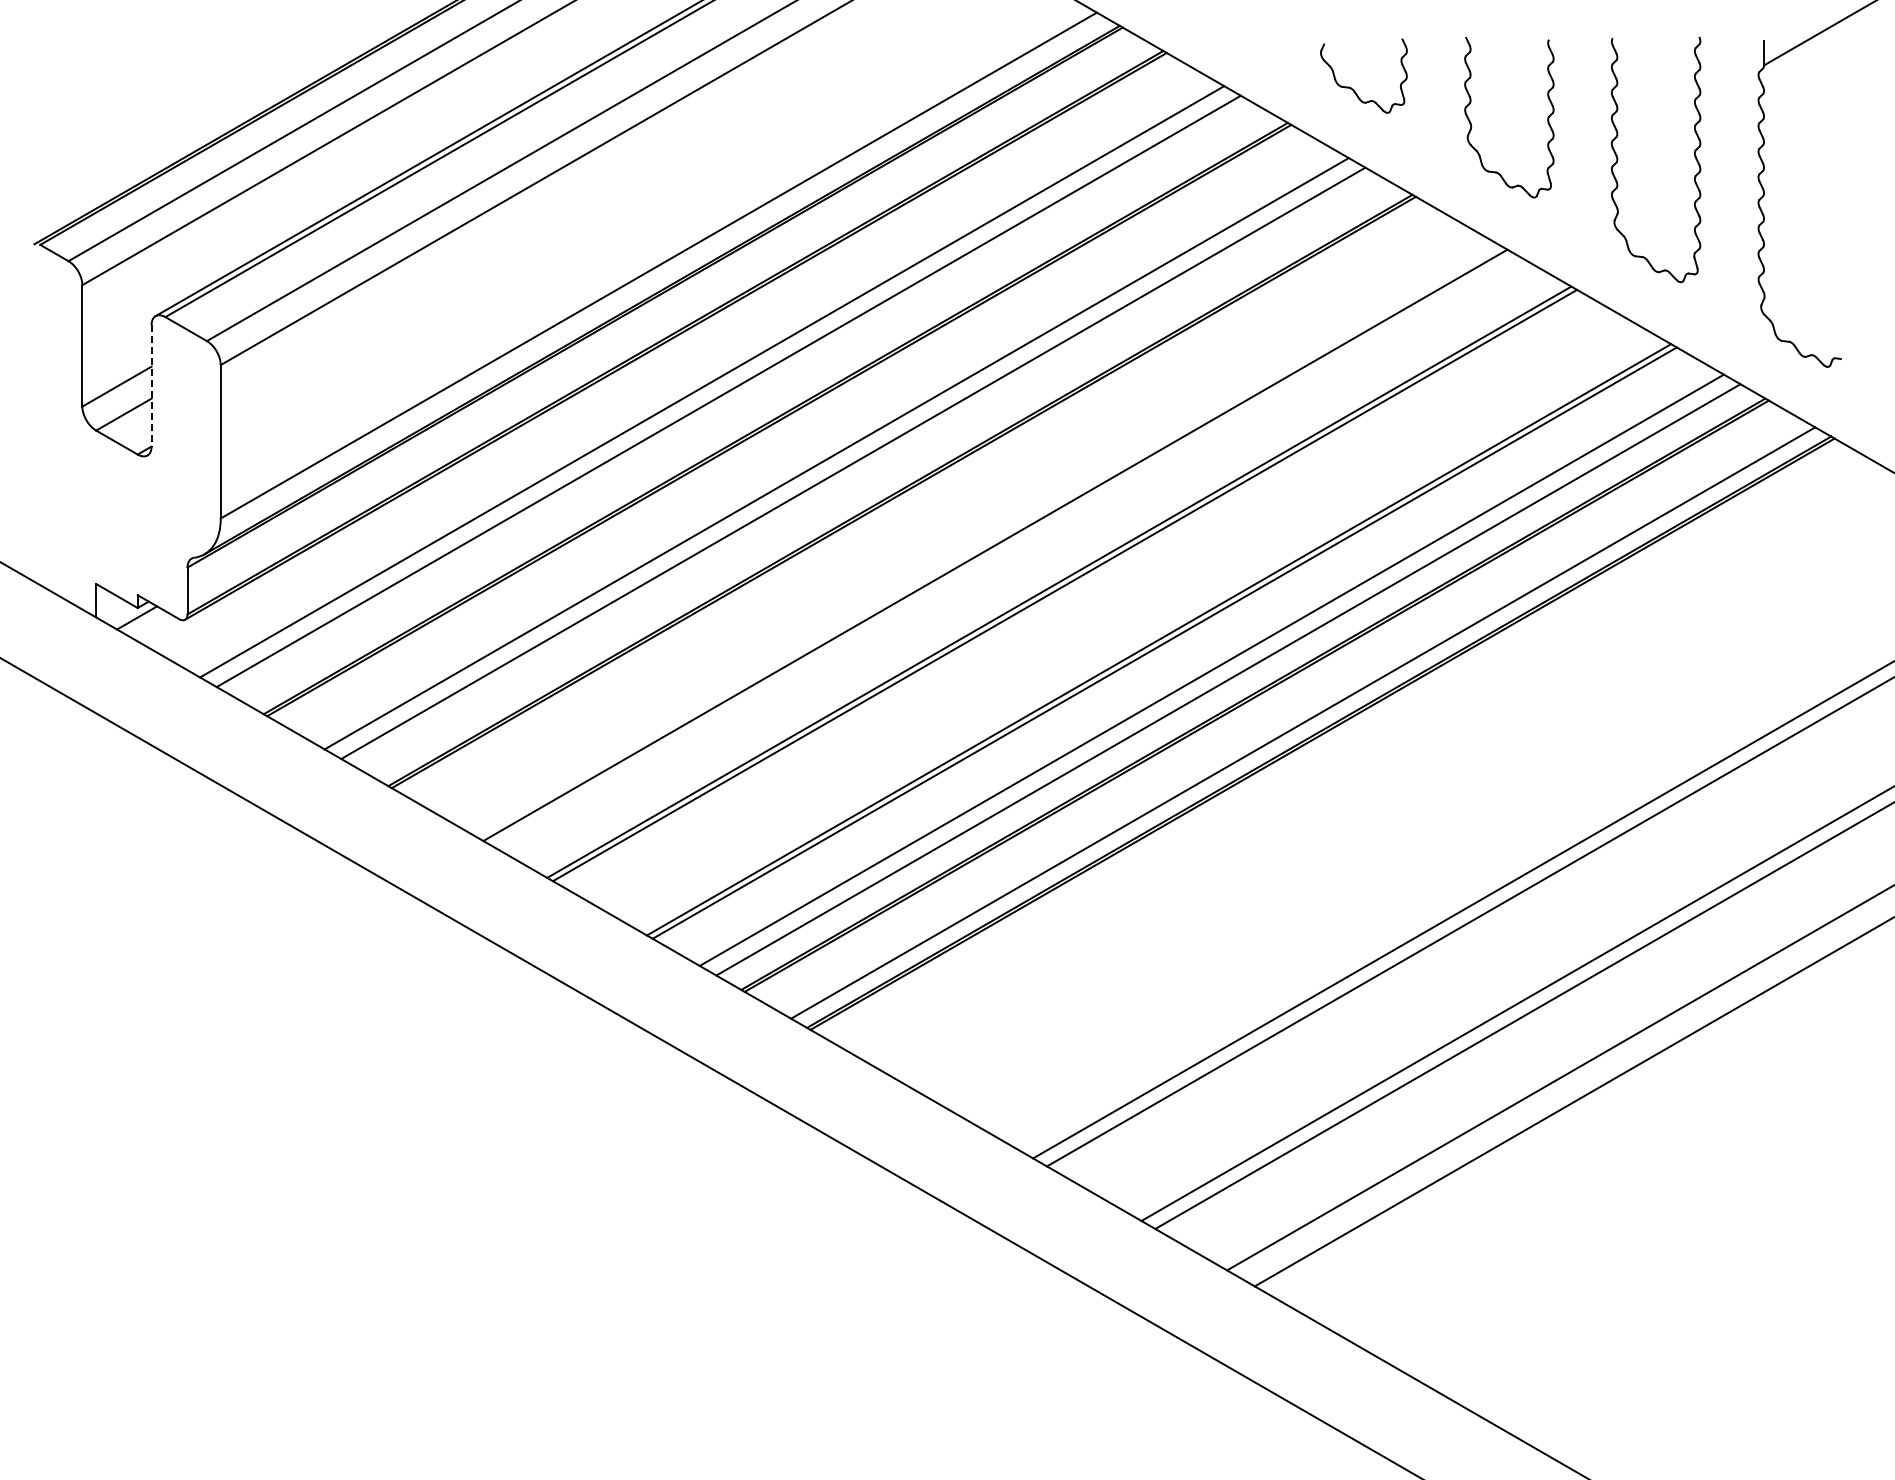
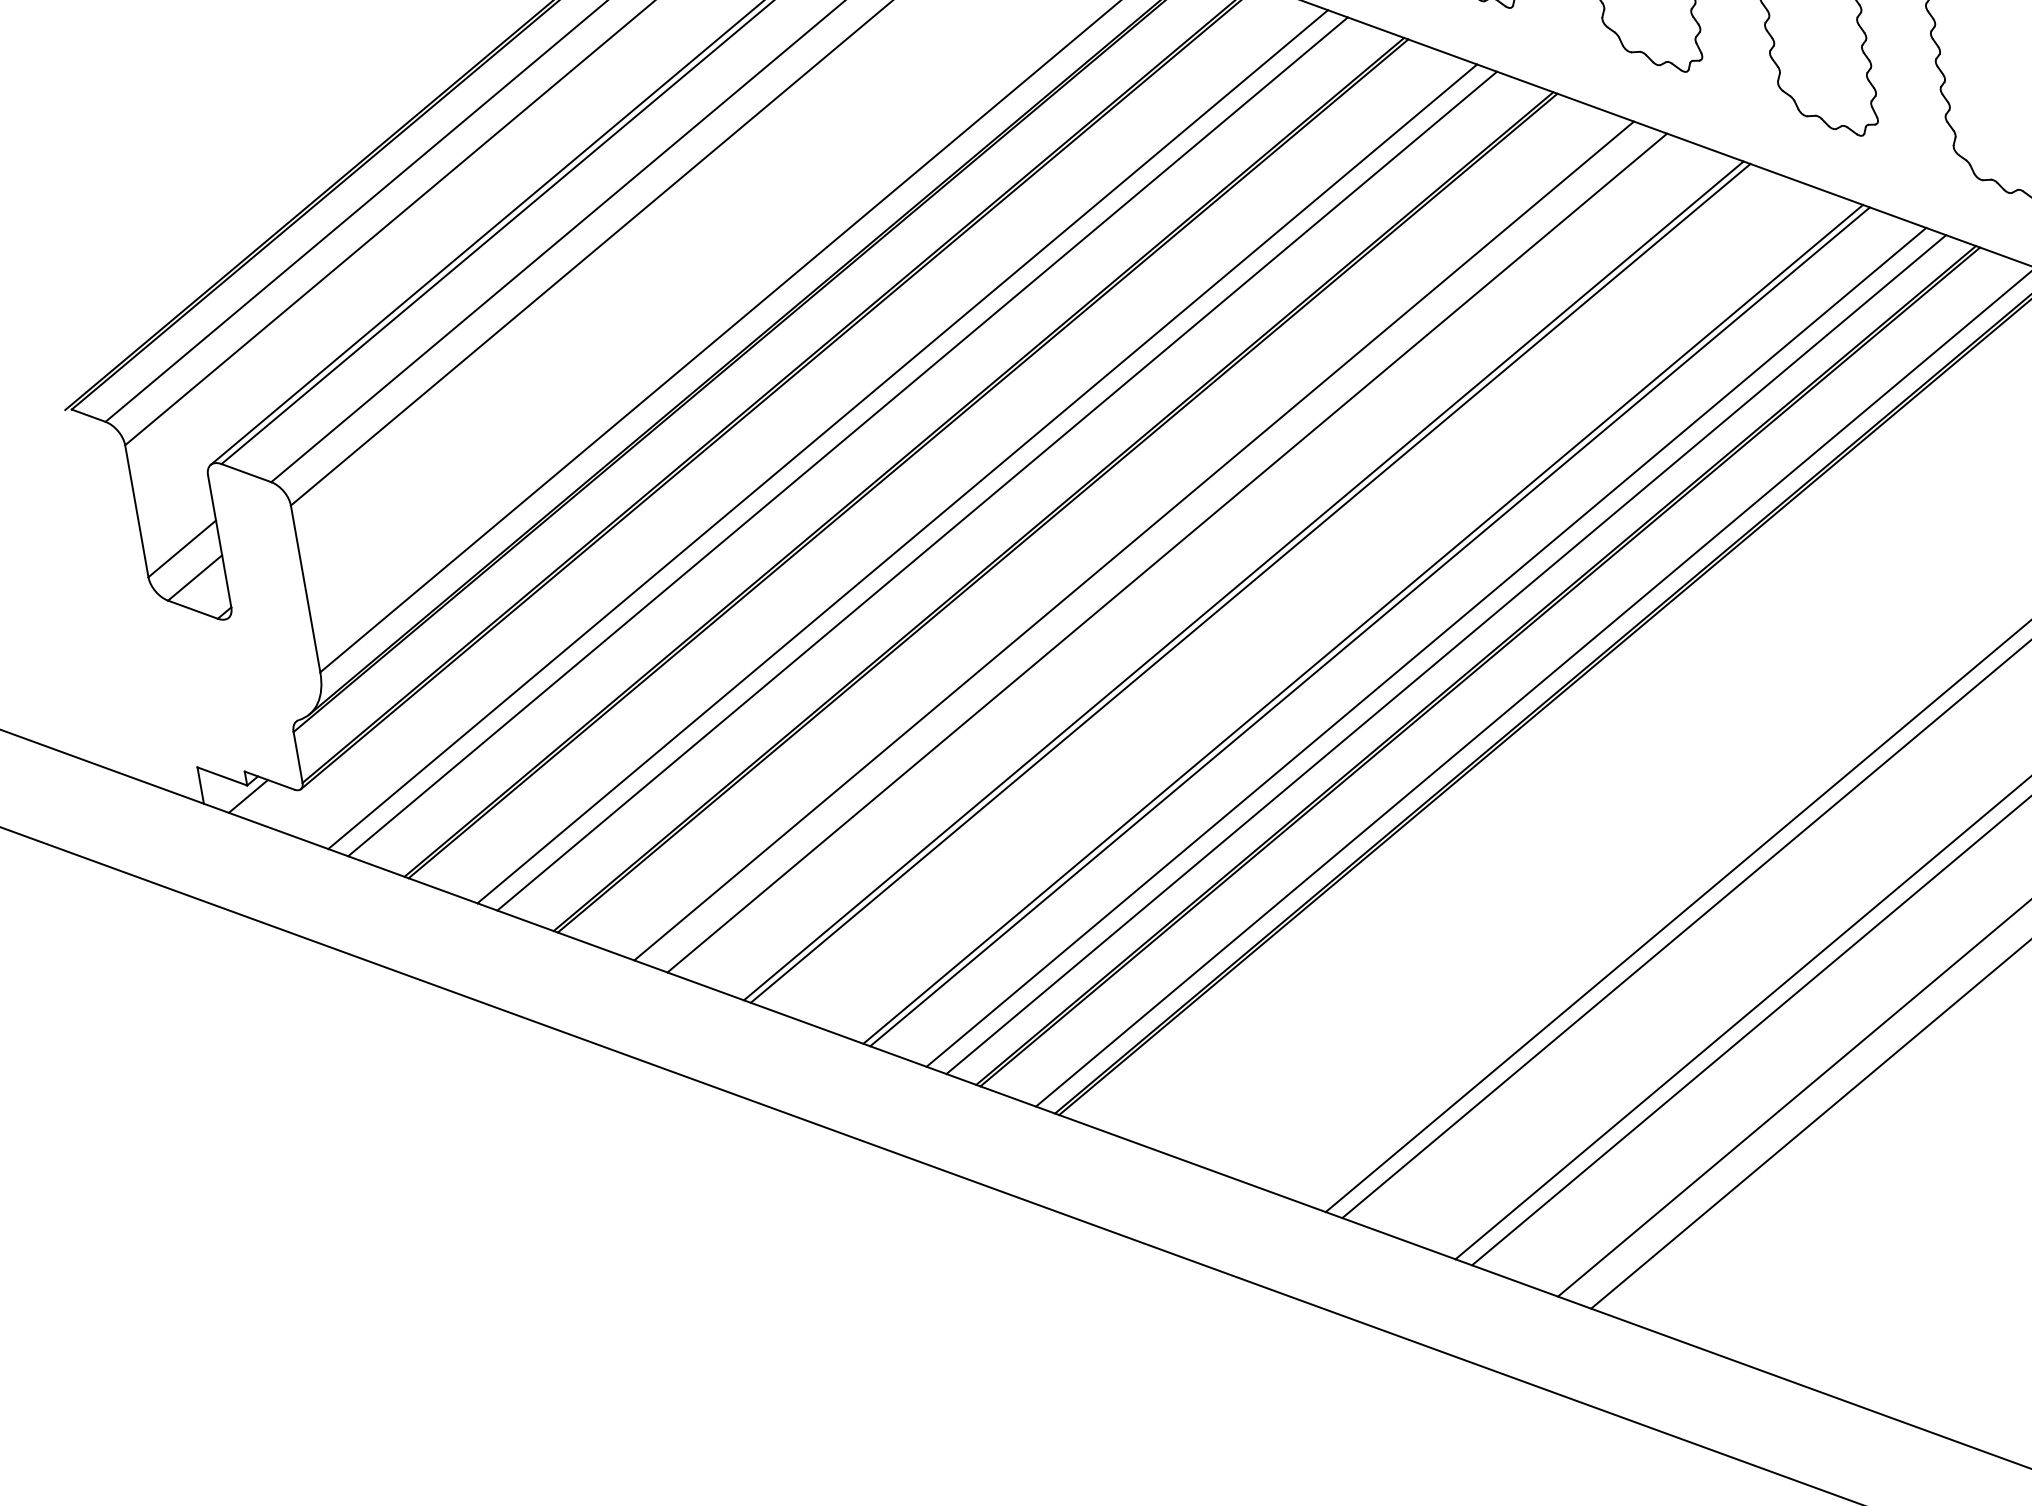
line: (151, 385) -> (219, 541), dashed -> solid
line: (967, 529) -> (1133, 541), added

